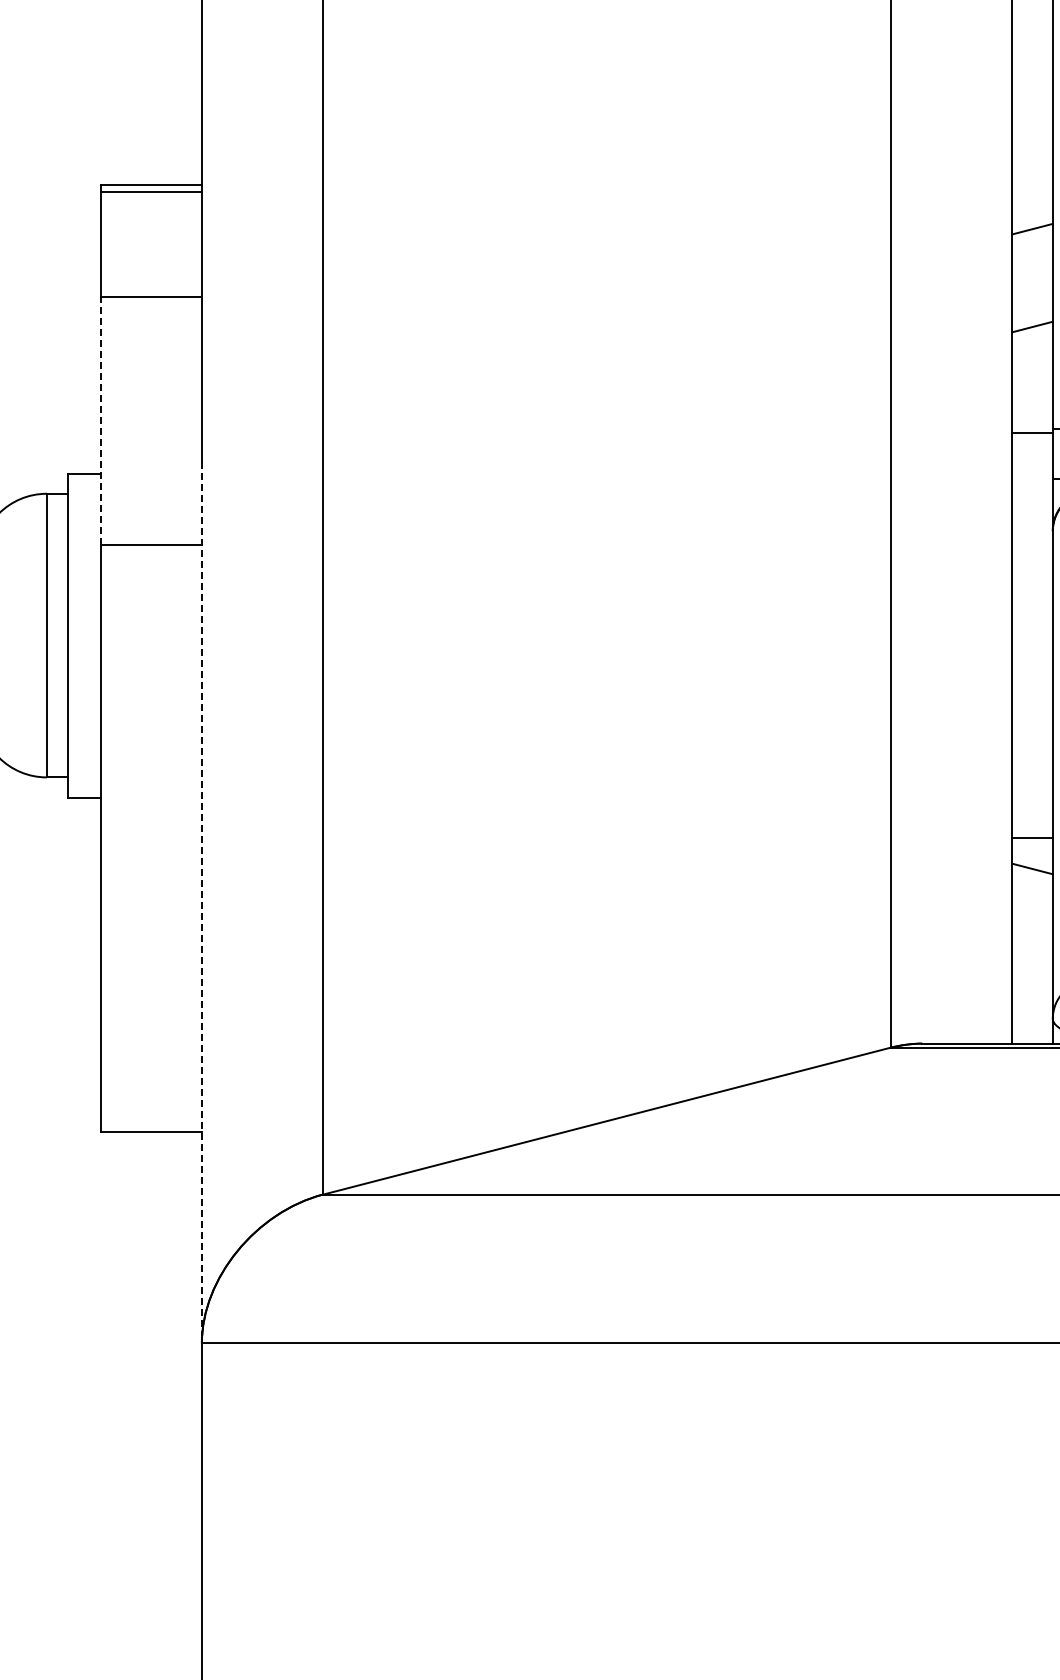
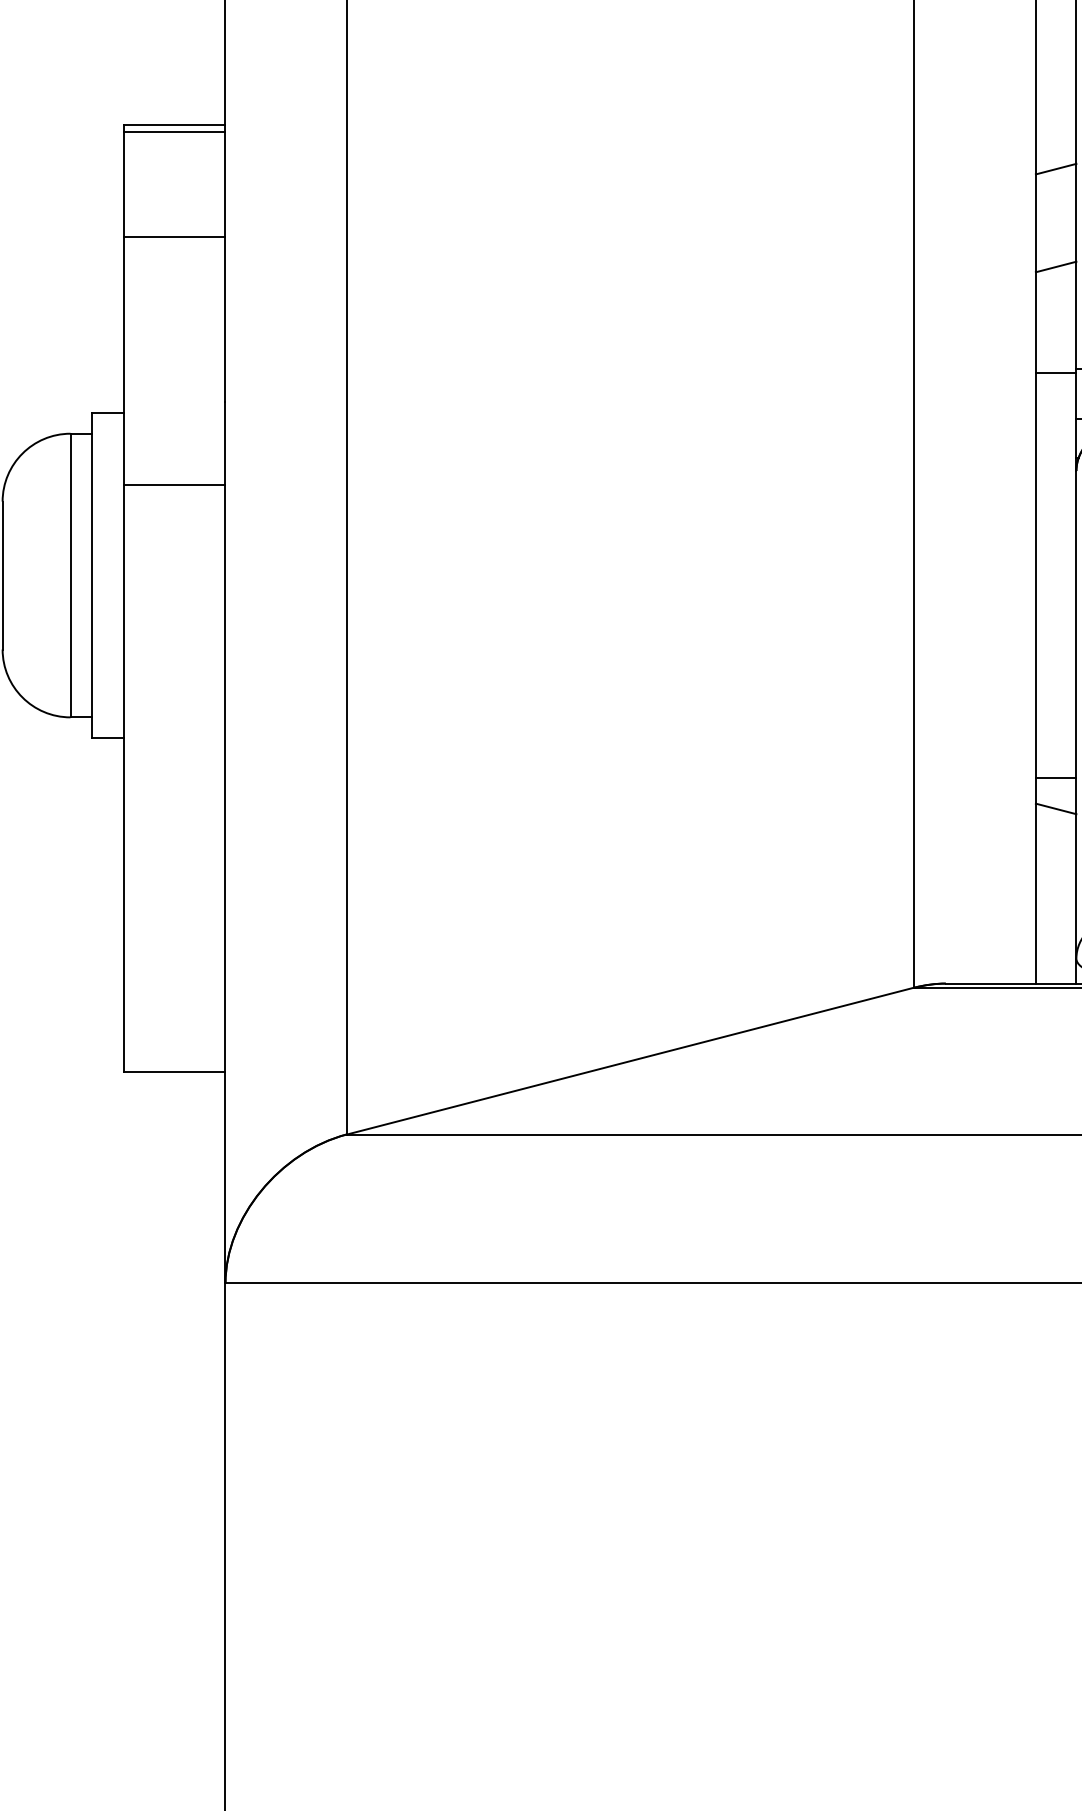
line: (100, 420) -> (124, 360), dashed -> solid
line: (201, 902) -> (225, 842), dashed -> solid

